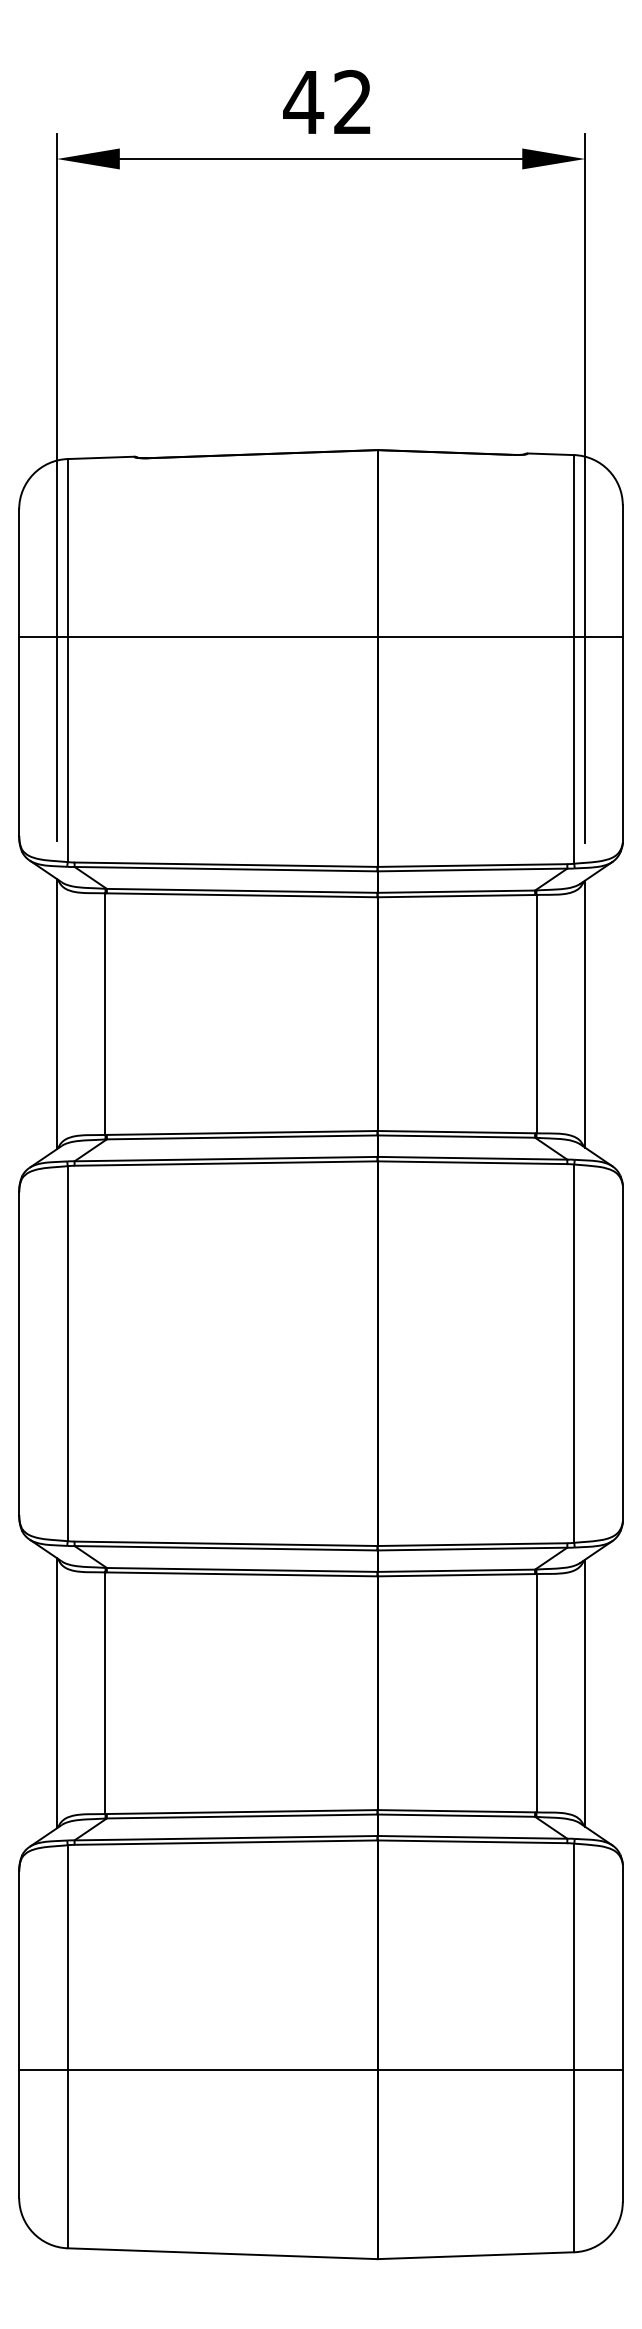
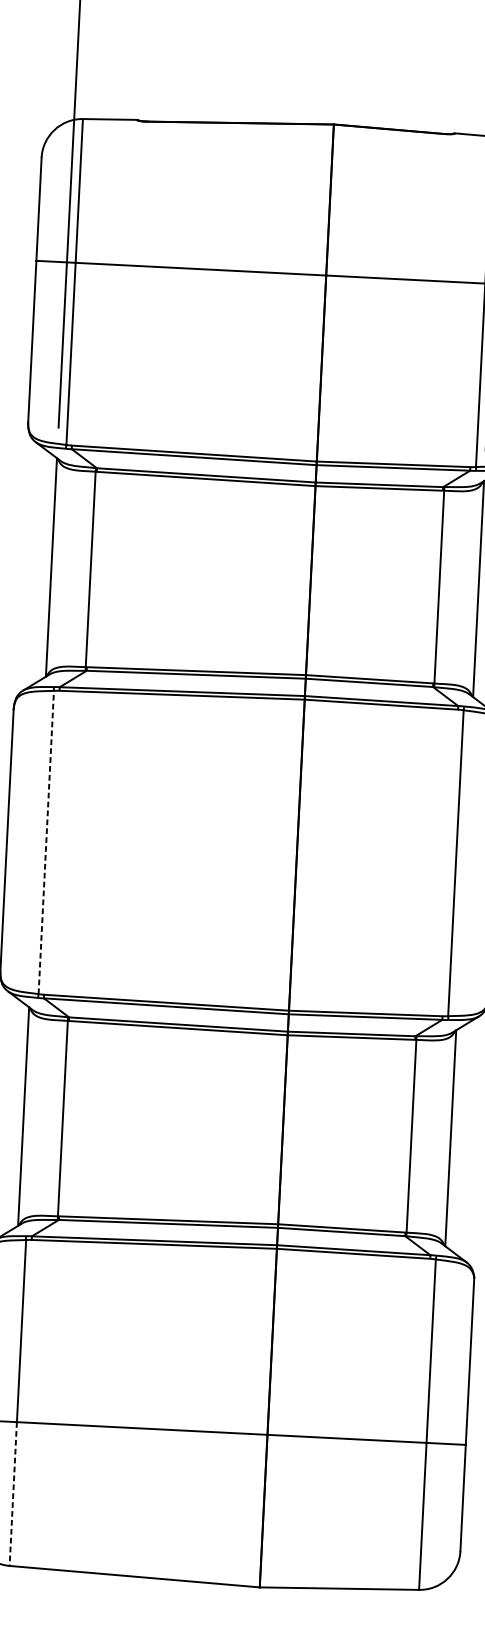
line: (67, 1353) -> (46, 842), solid -> dashed
line: (67, 2159) -> (13, 1494), solid -> dashed

